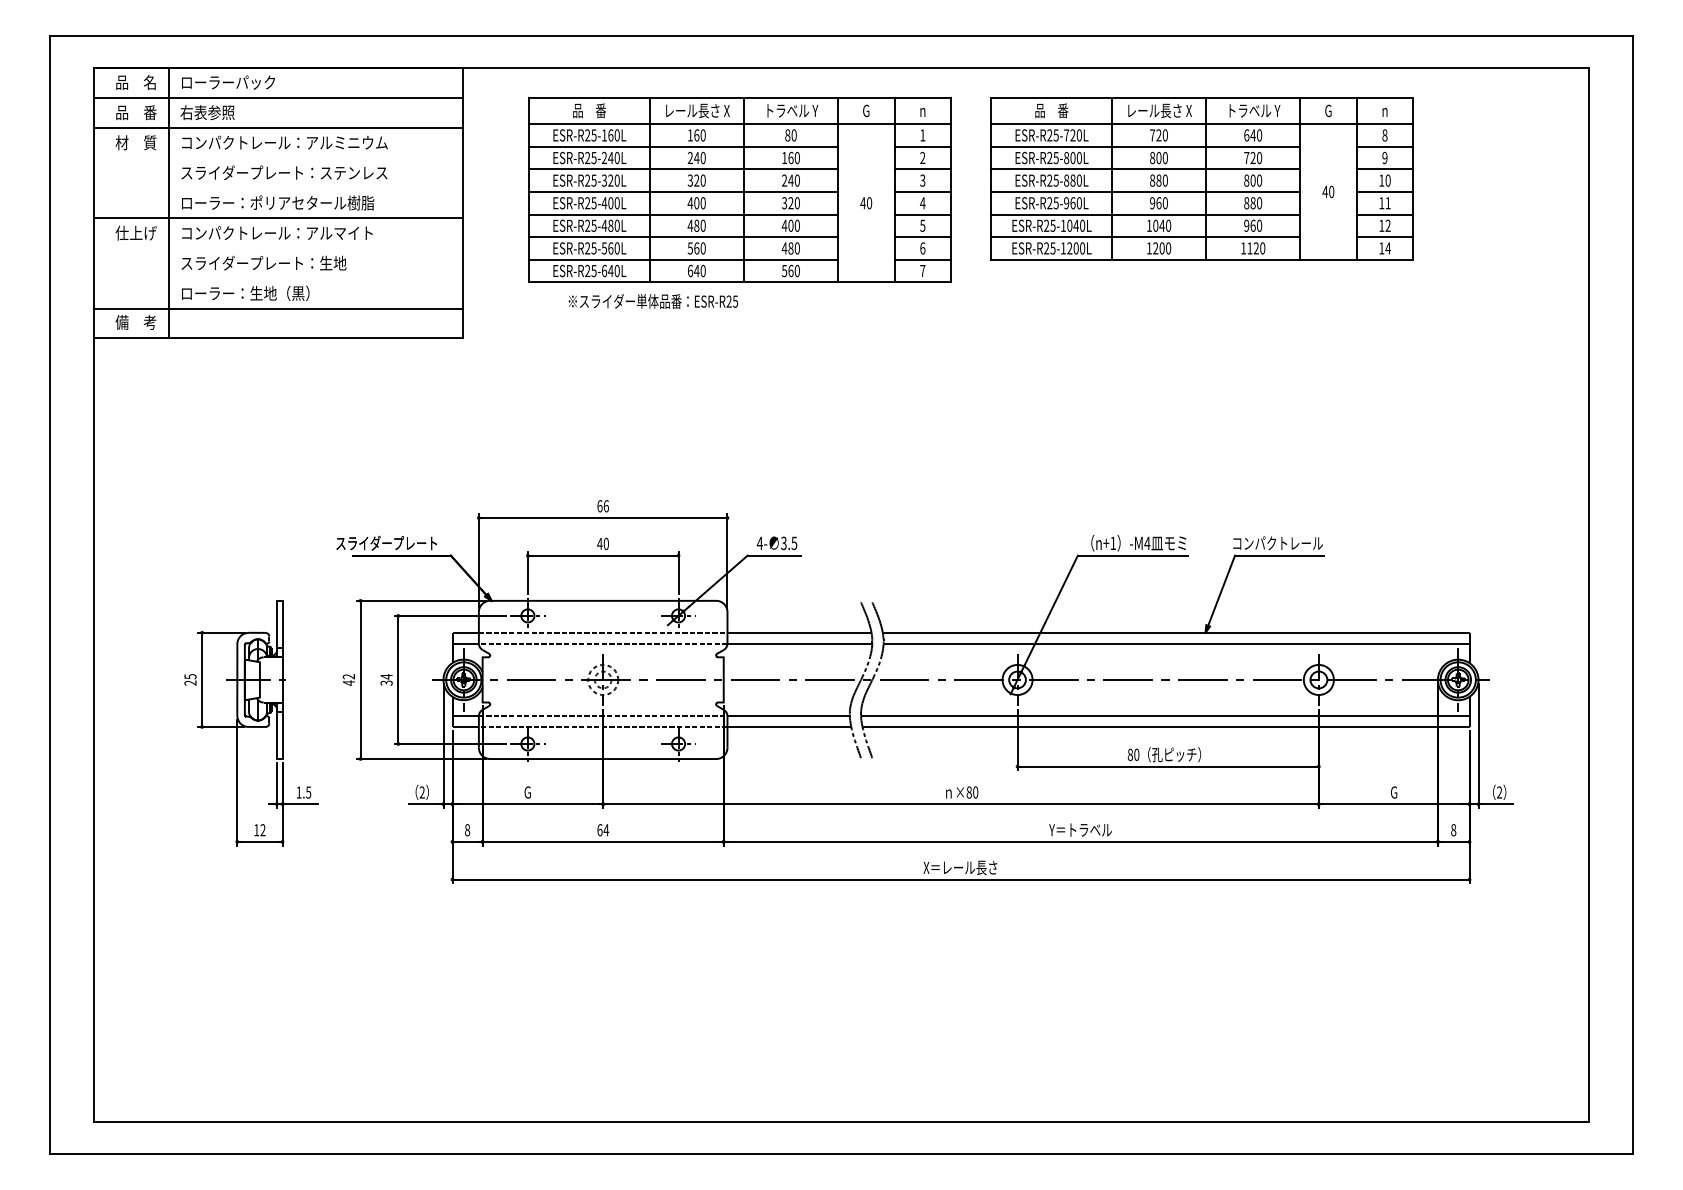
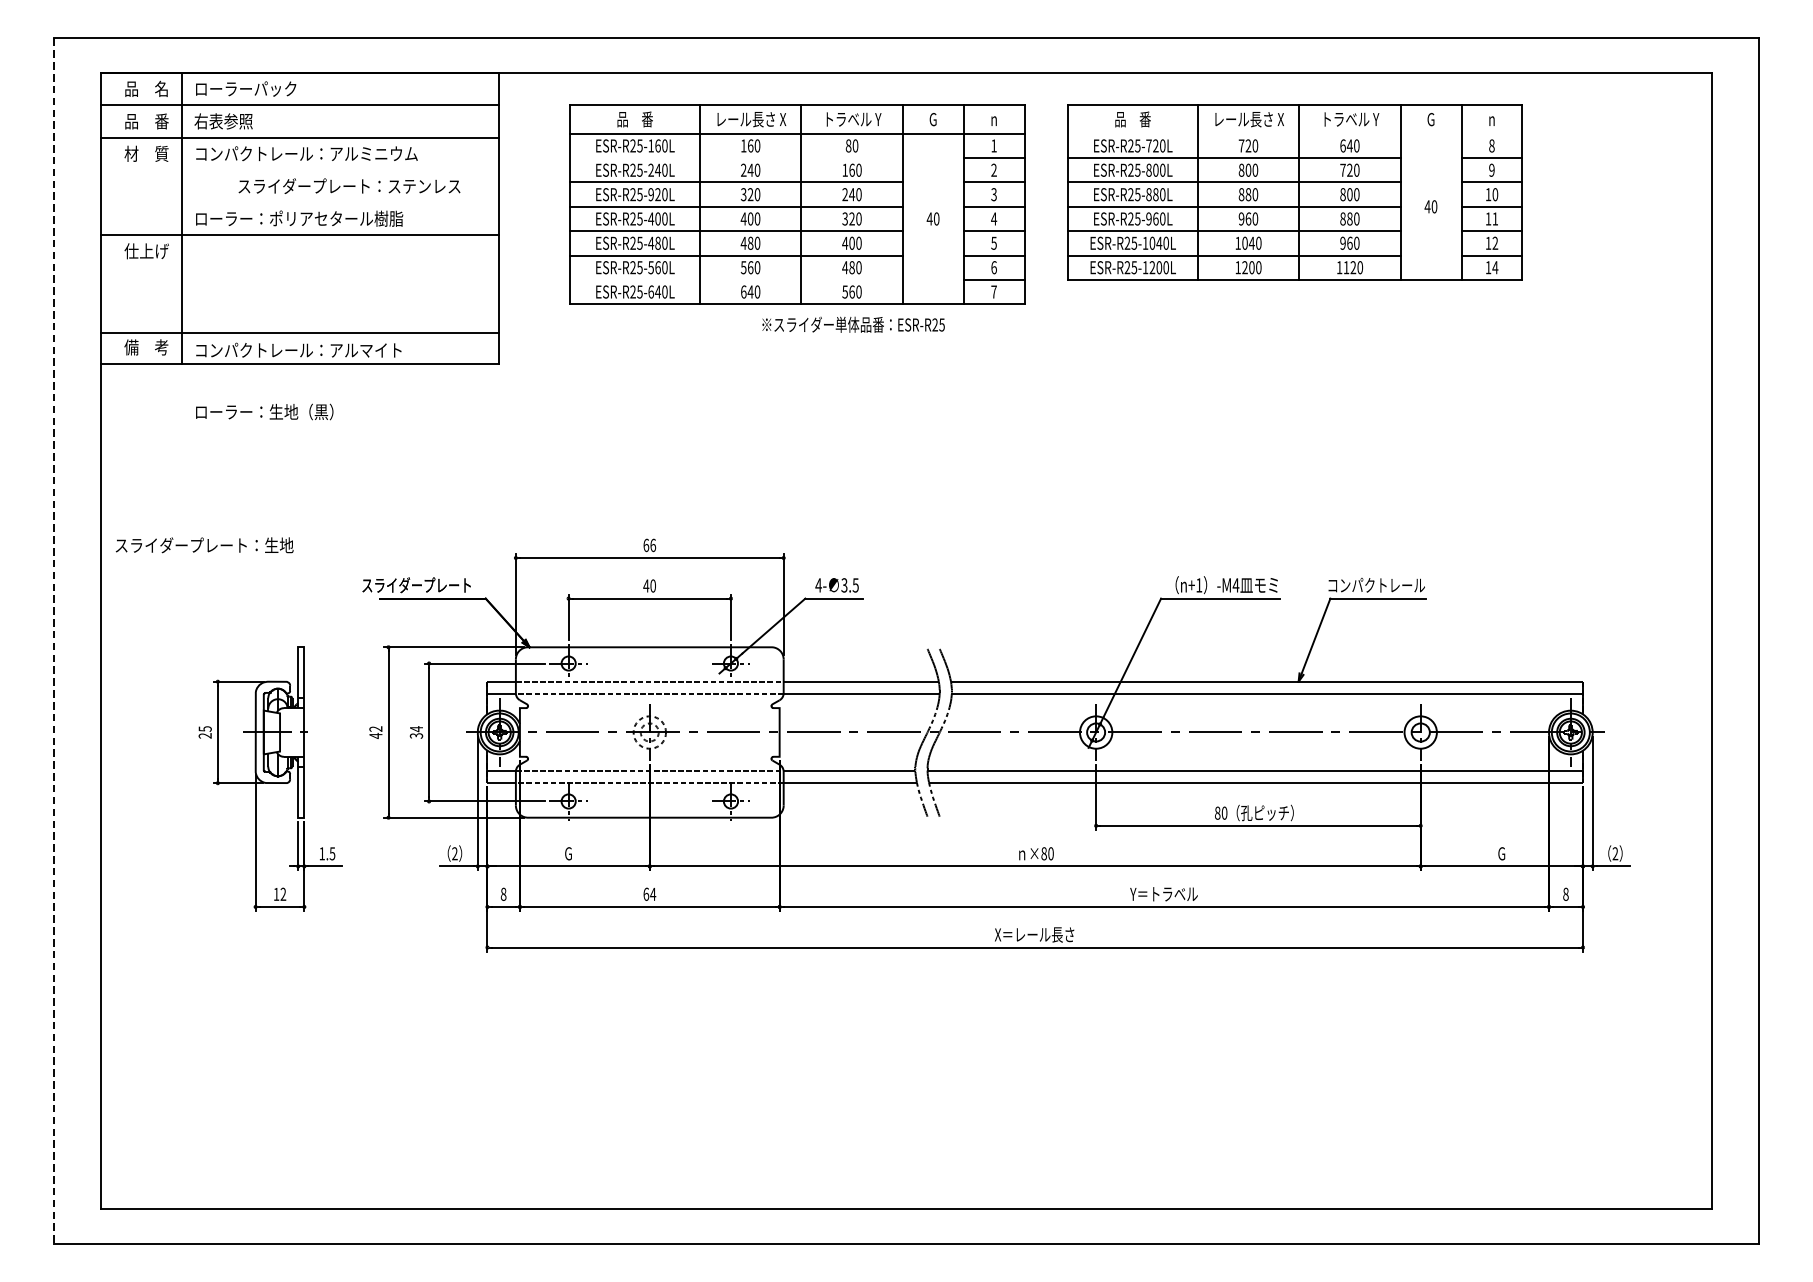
line: (1202, 124) -> (1295, 134), removed
line: (683, 146) -> (736, 157), removed
text: (284, 172) -> (349, 185), moved
text: (603, 180) -> (650, 194), ESR-R25-320L -> ESR-R25-920L
text: (277, 232) -> (298, 349), moved
line: (683, 259) -> (736, 279), removed
text: (263, 262) -> (204, 544), moved
text: (245, 292) -> (264, 411), moved
text: (653, 301) -> (853, 324), moved
line: (50, 595) -> (54, 641), solid -> dashed

